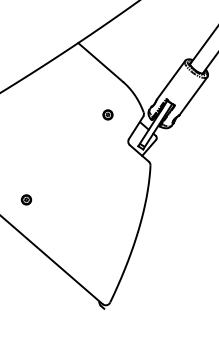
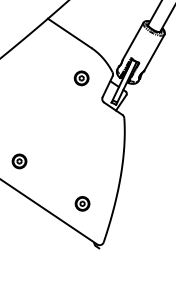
part: (107, 114) -> (81, 78), size x1.67
part: (26, 199) -> (19, 161), size x1.67
part: (91, 256) -> (82, 204), added

